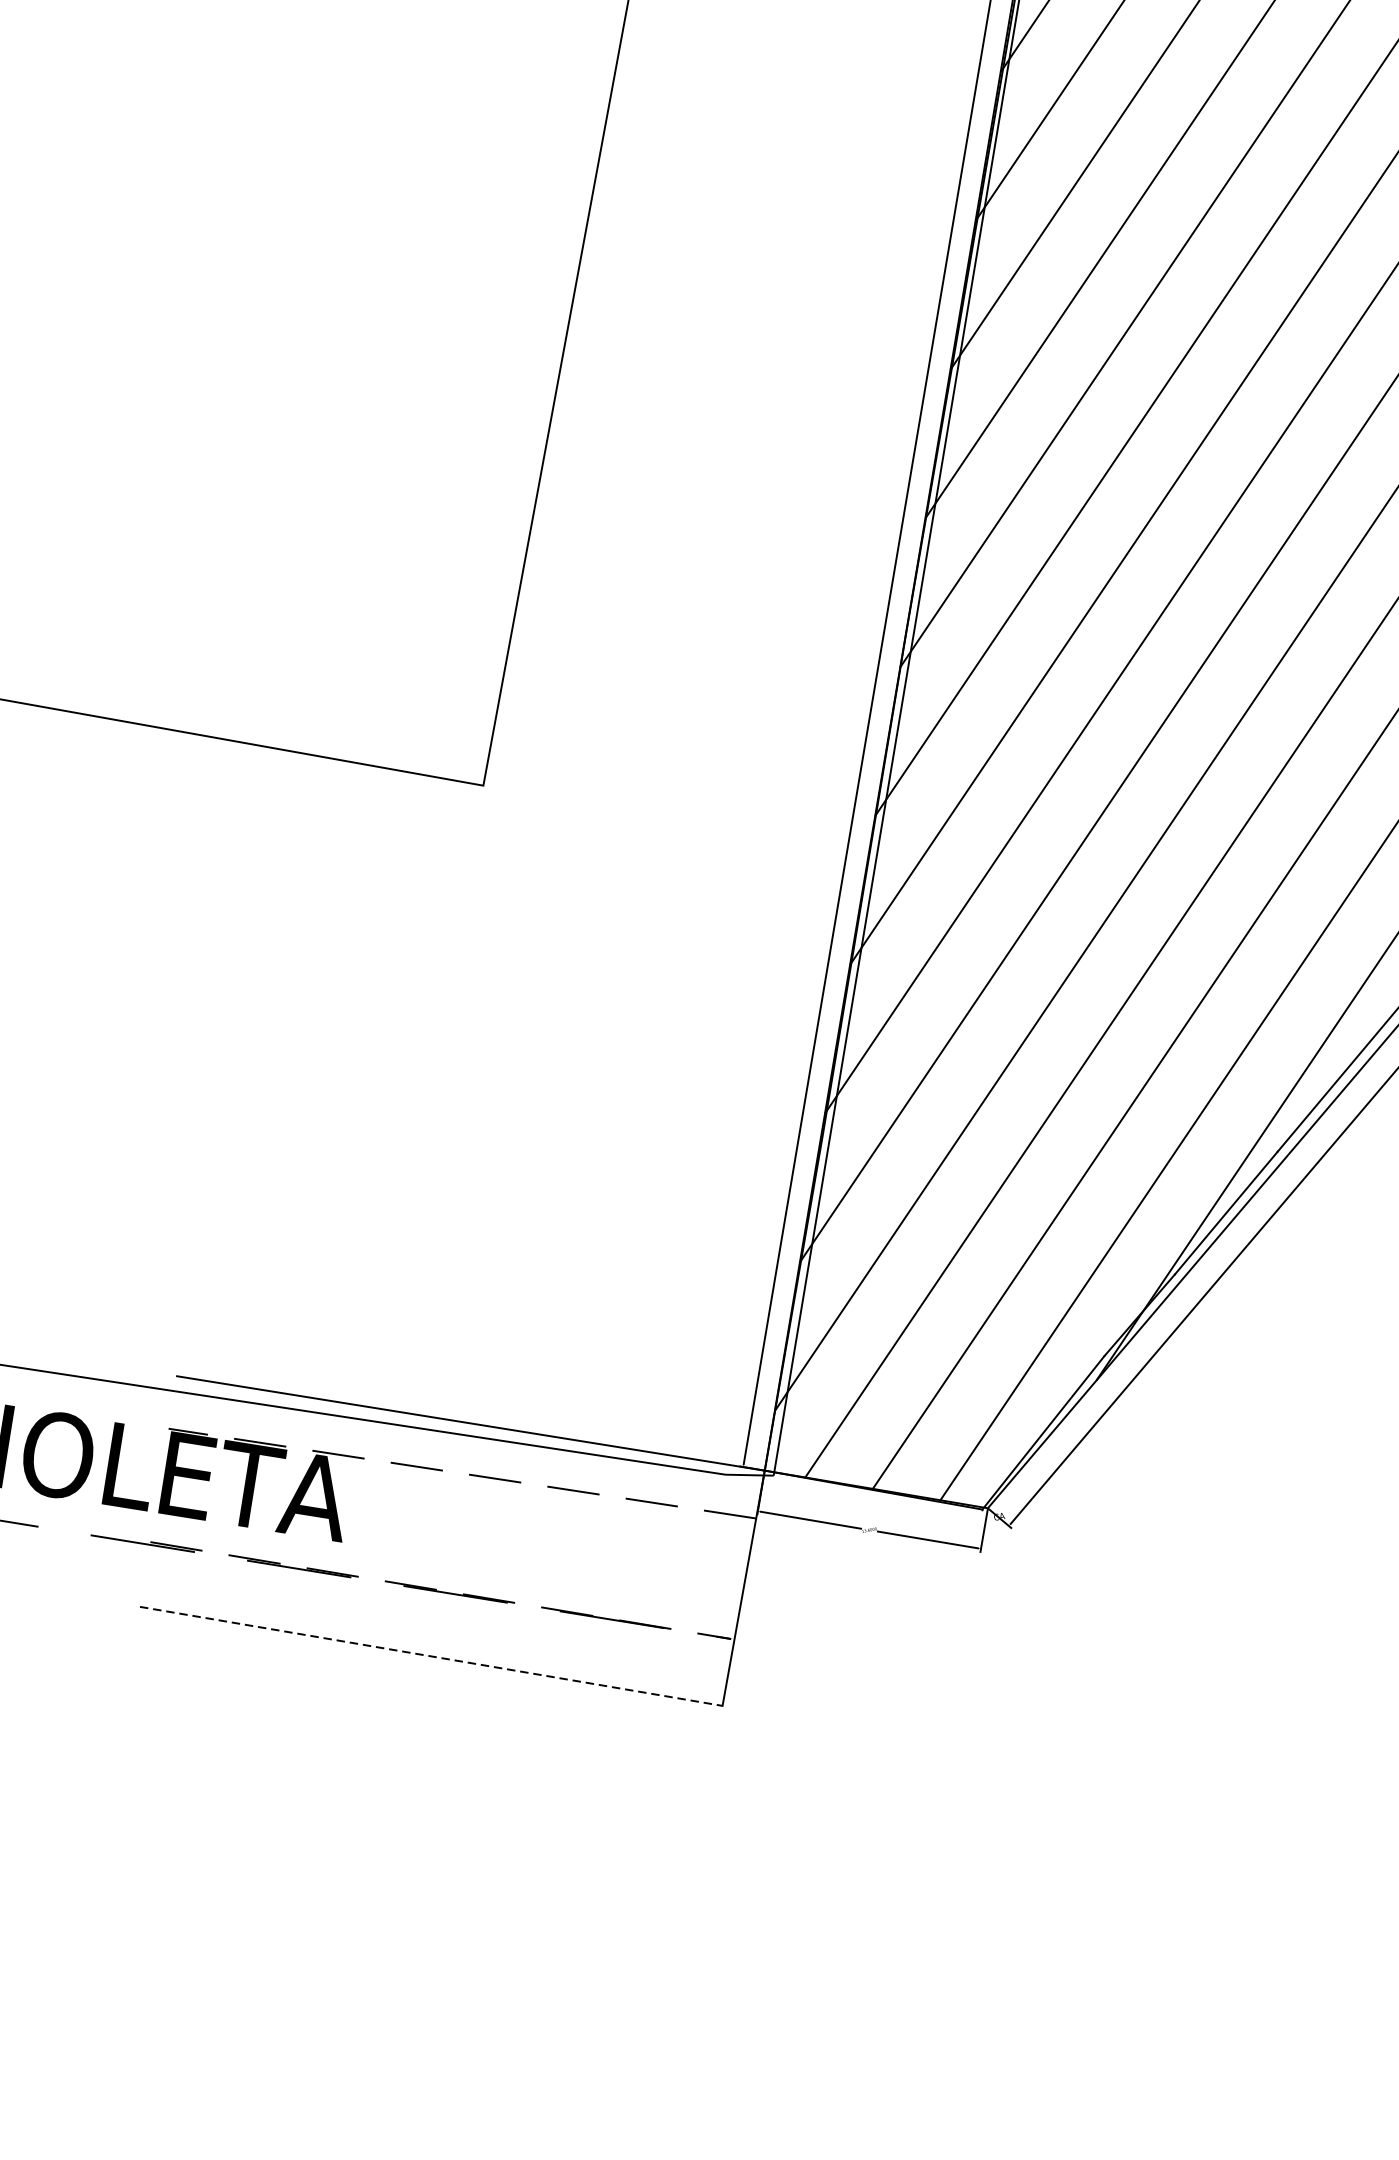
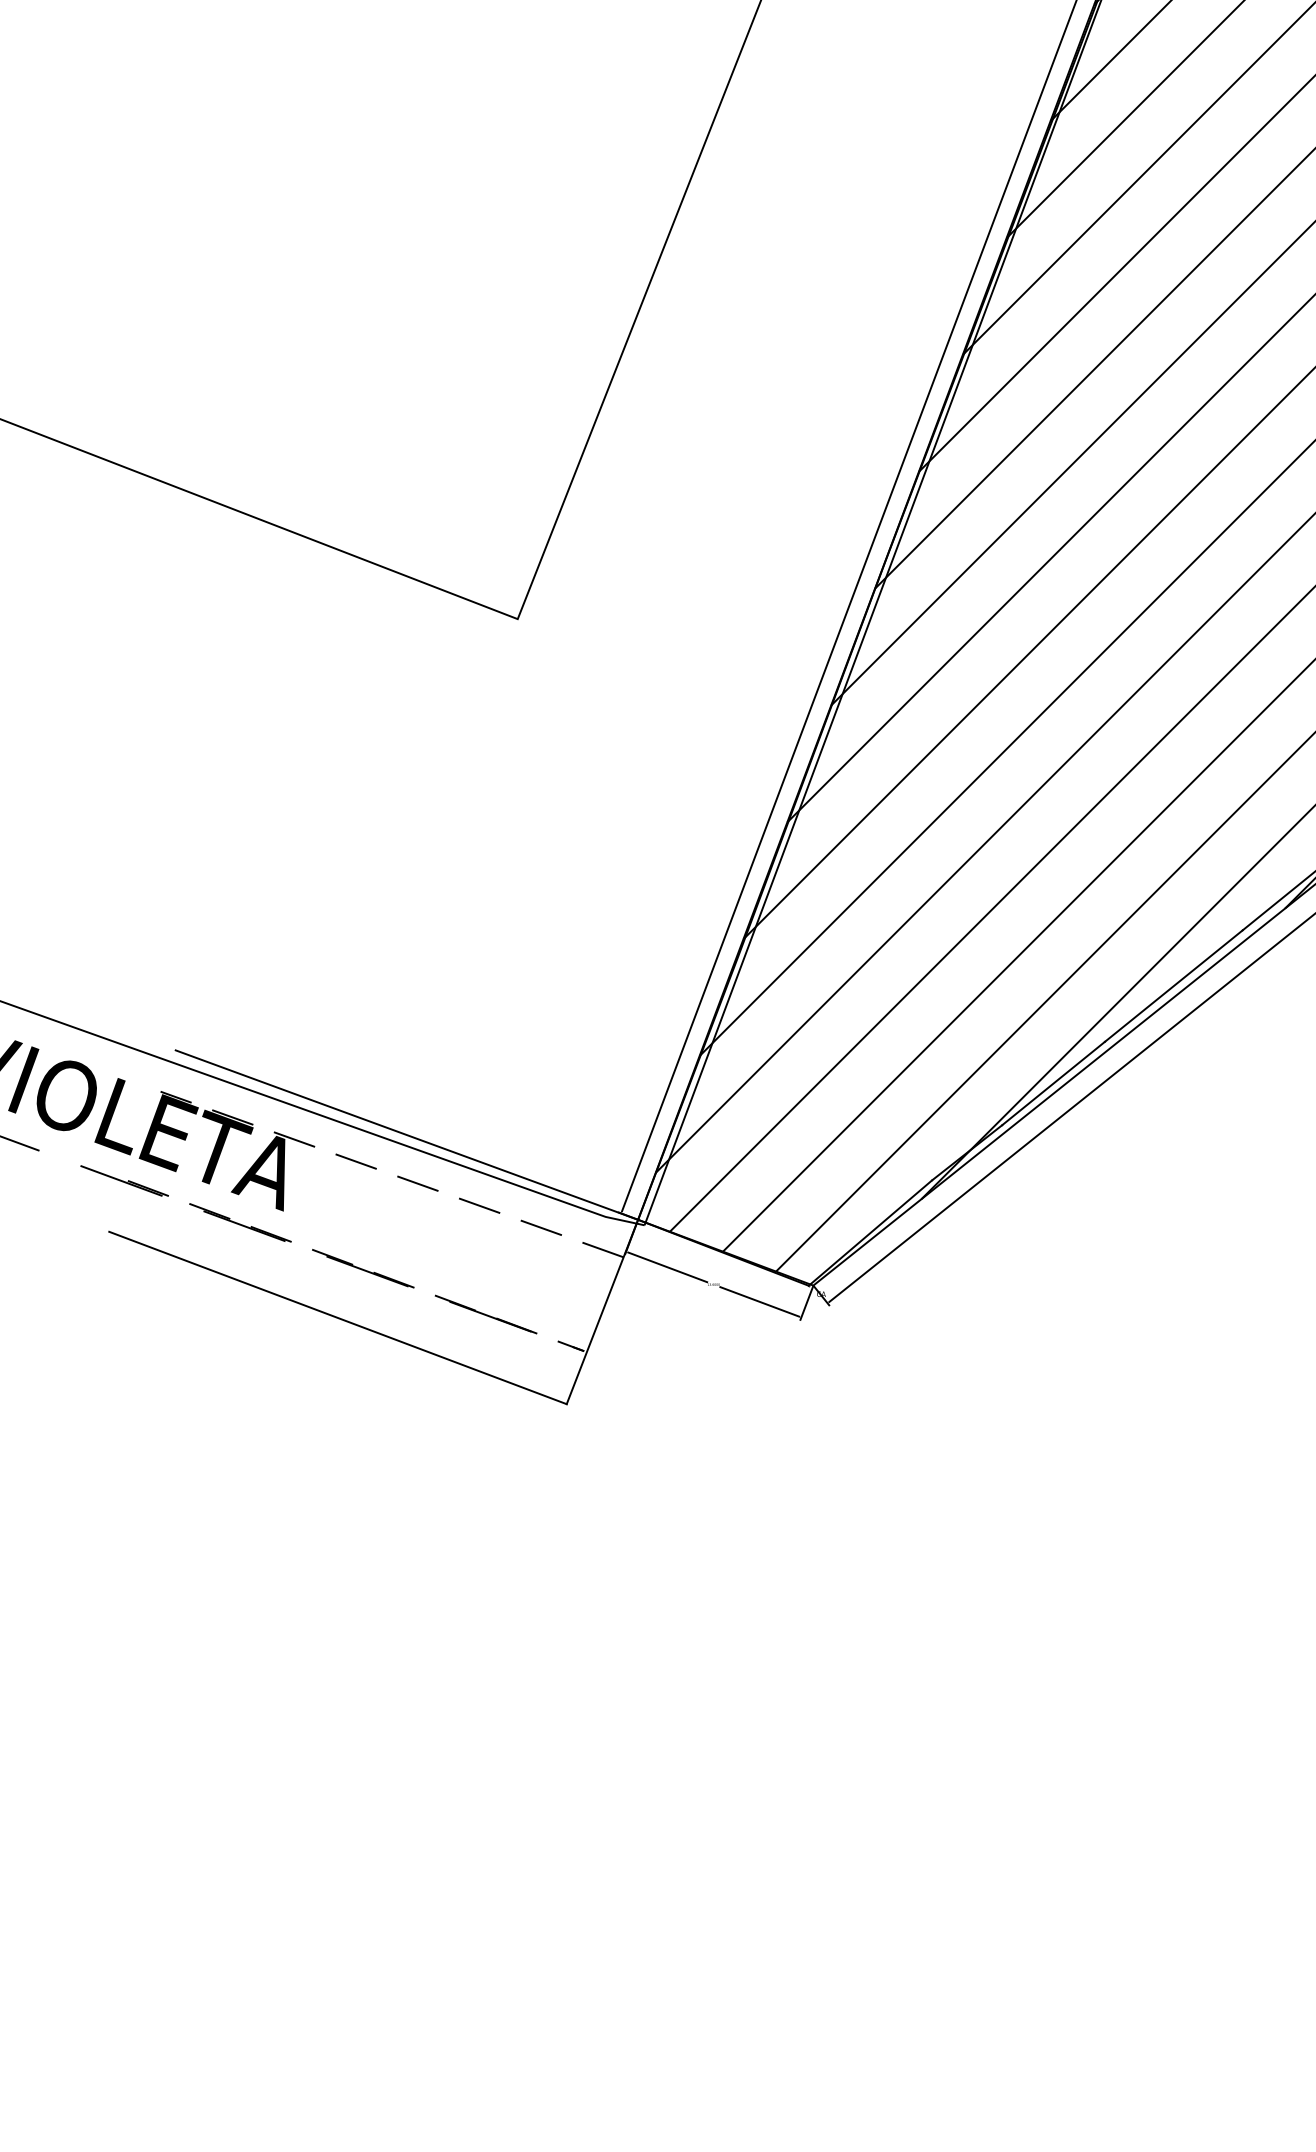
line: (431, 1656) -> (338, 1318), dashed -> solid

